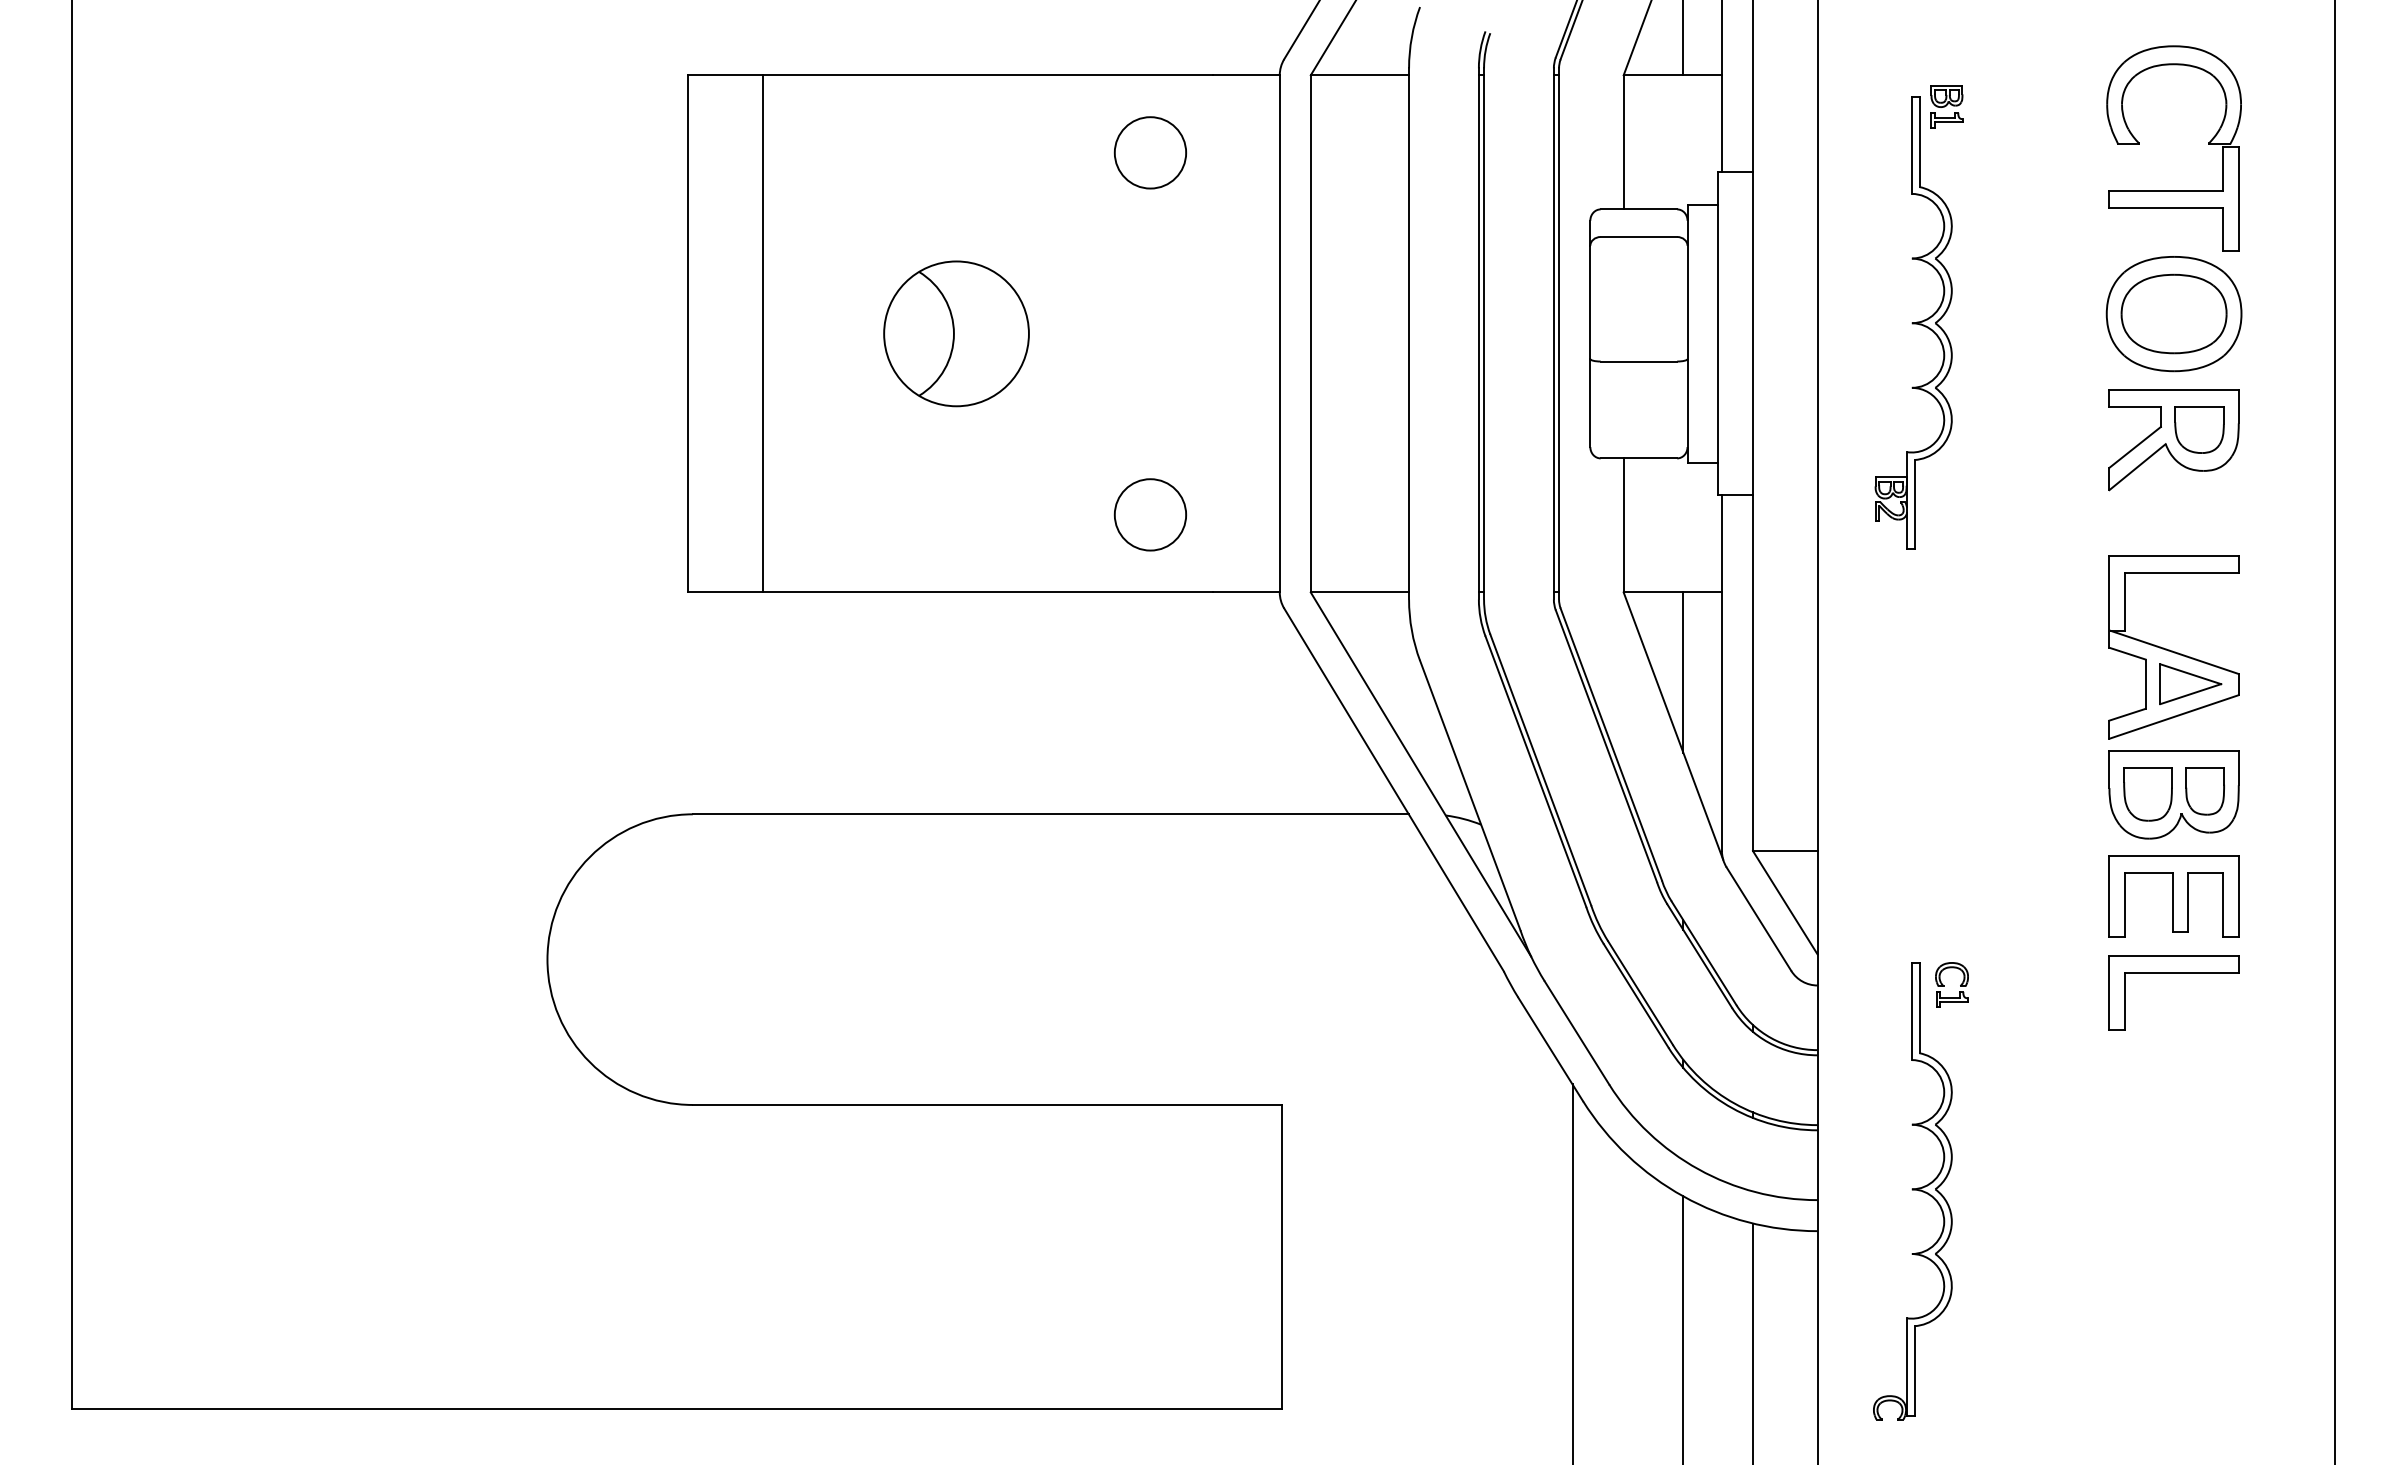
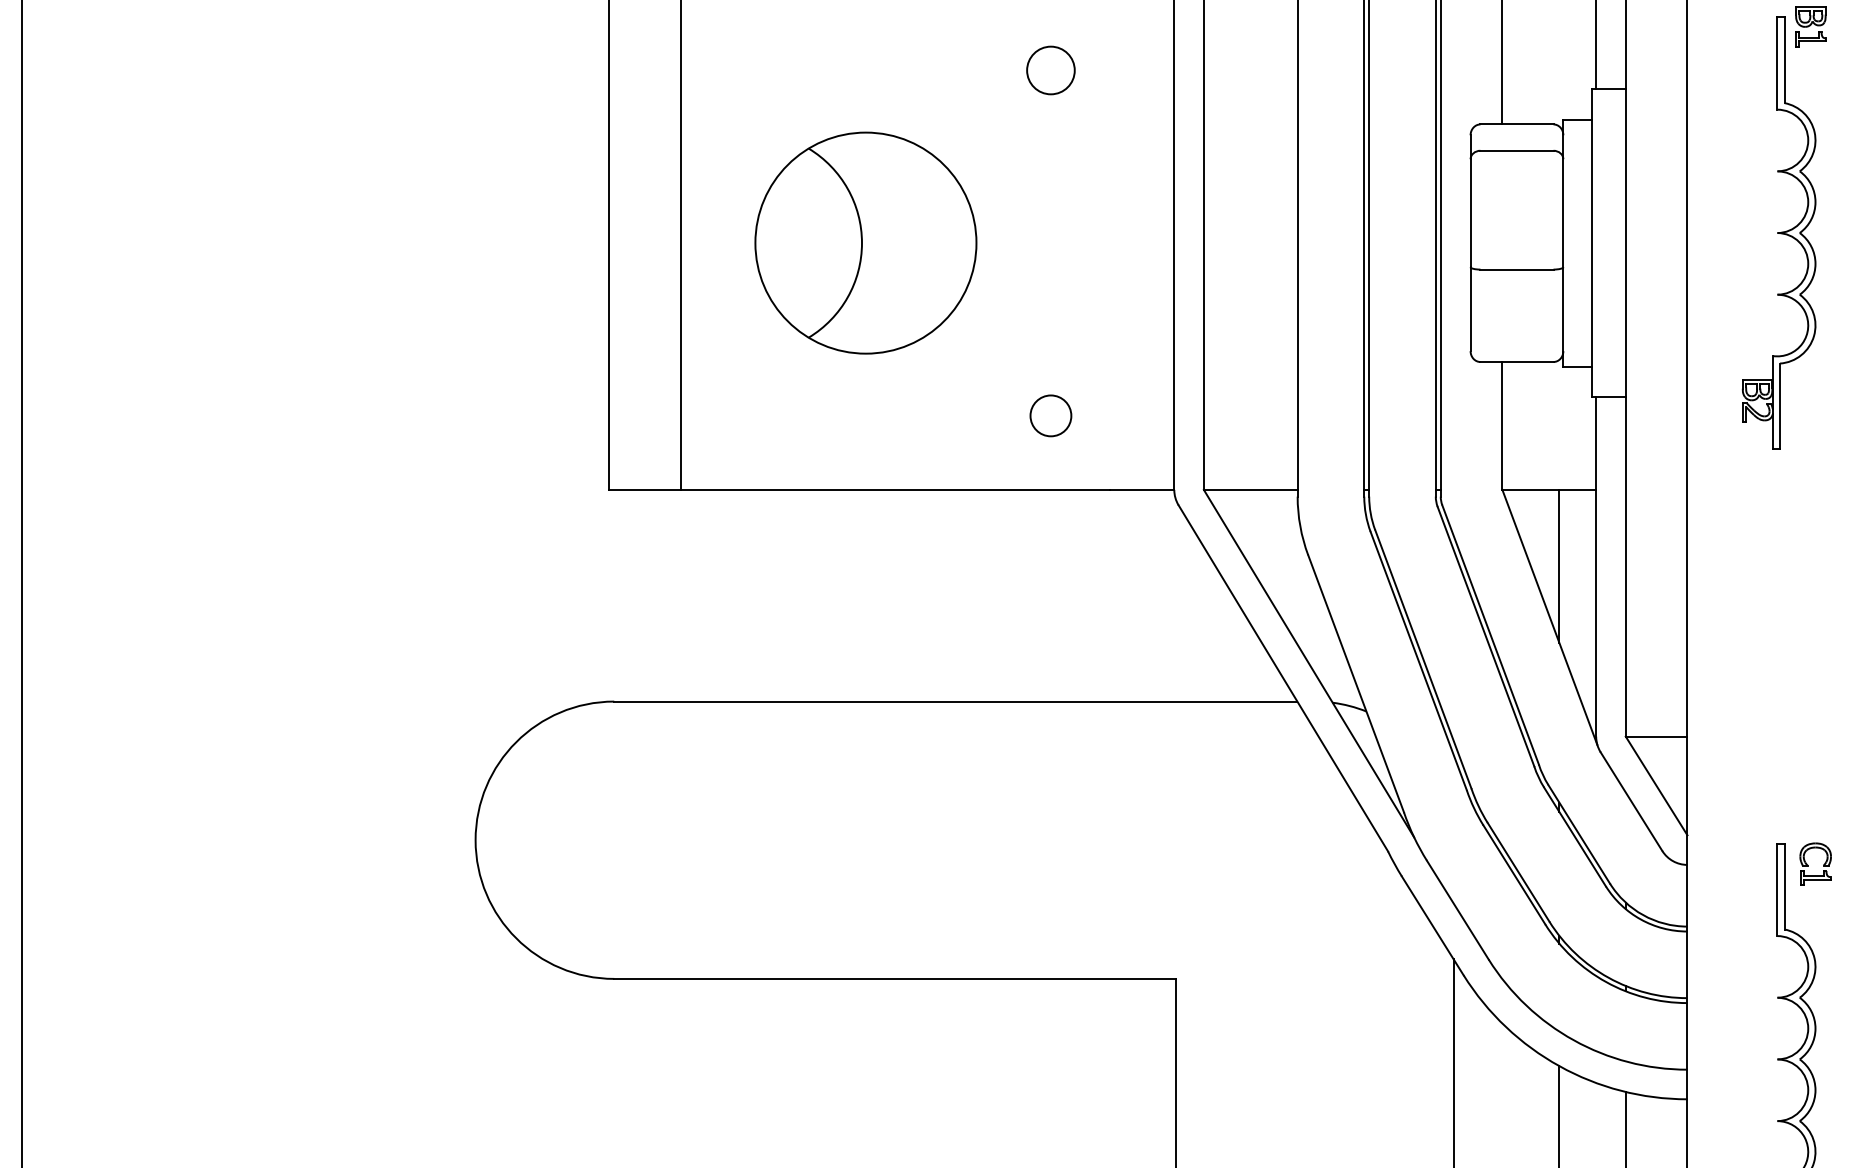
circle: (1150, 152) -> (1050, 70), size x0.7
part: (956, 333) -> (865, 242), size x1.6
circle: (1150, 514) -> (1050, 415), size x0.6

